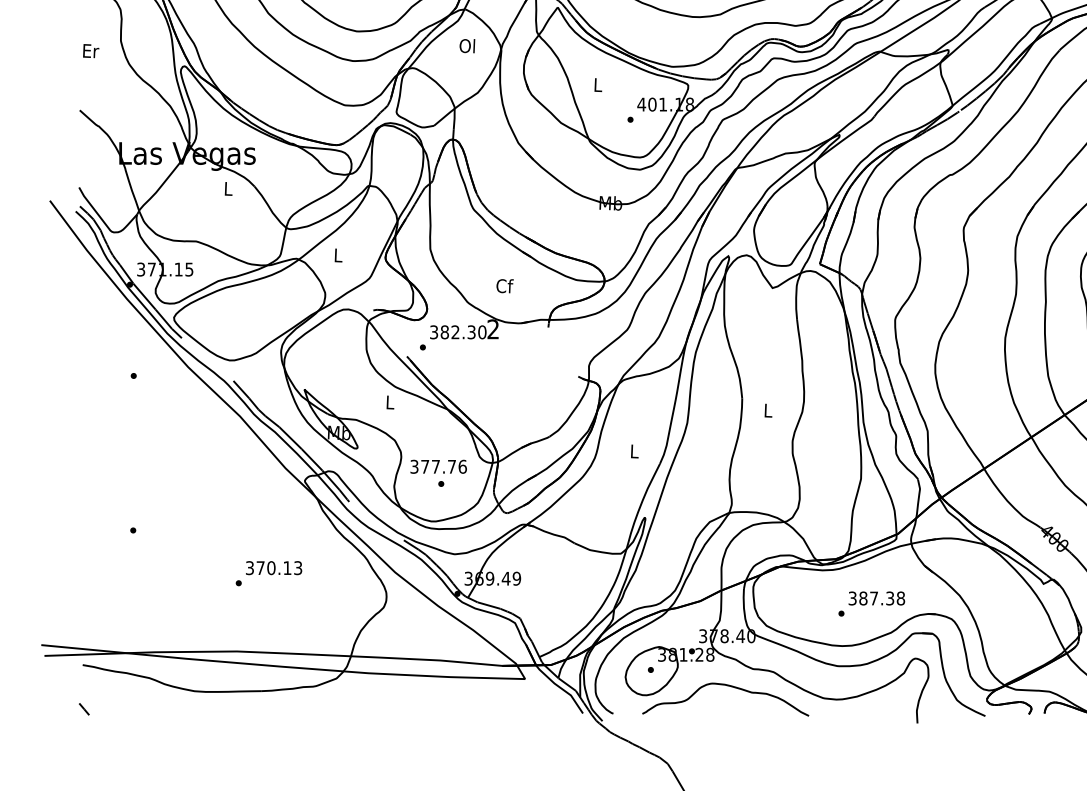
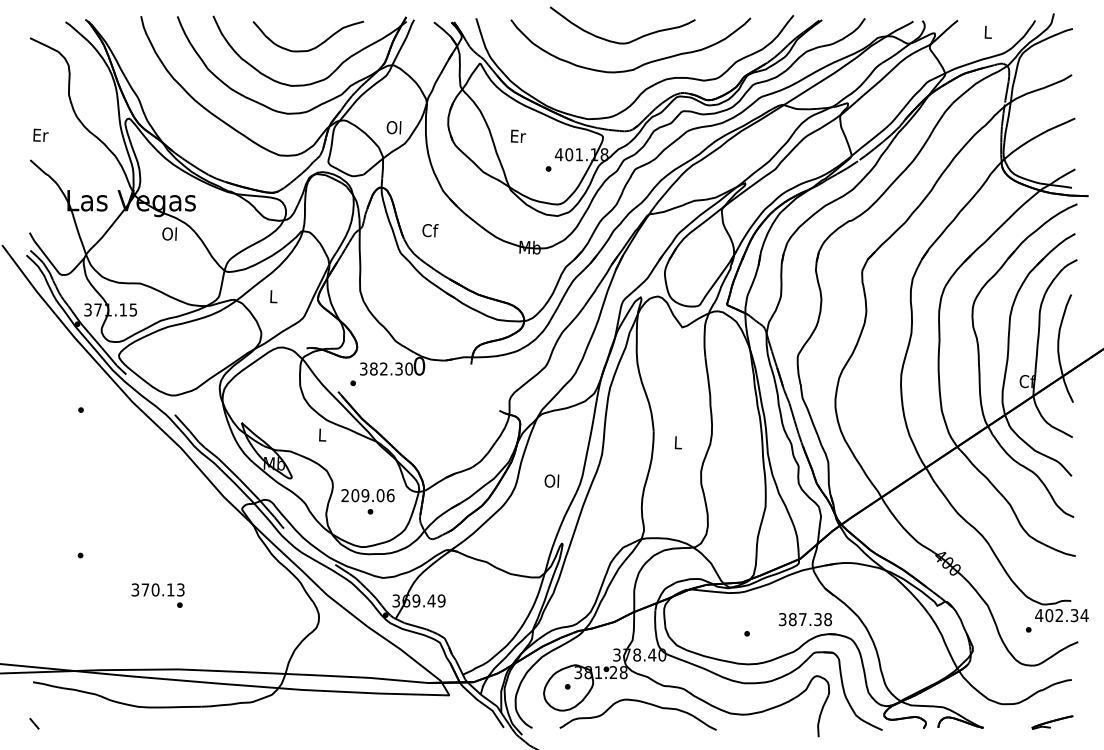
text: (466, 45) -> (393, 127), moved
text: (90, 50) -> (40, 134), moved
text: (598, 84) -> (518, 135), L -> Er
text: (227, 188) -> (169, 233), L -> Ol
text: (505, 286) -> (430, 230), moved
text: (493, 328) -> (419, 365), 2 -> 0
text: (633, 450) -> (551, 480), L -> Ol
text: (432, 466) -> (362, 495), 377.76 -> 209.06
text: (273, 567) -> (157, 589), moved
text: (876, 598) -> (805, 619), moved

